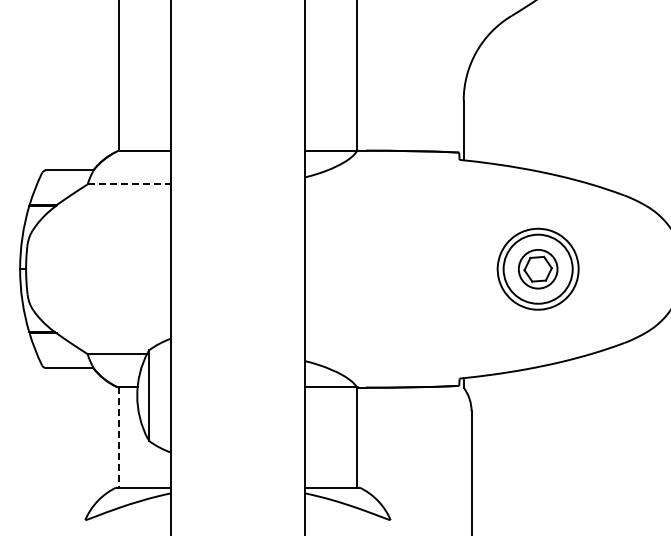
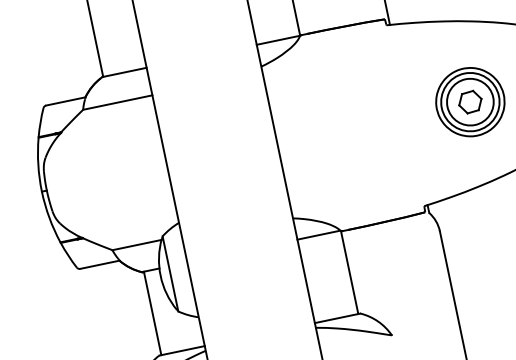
line: (129, 184) -> (117, 102), dashed -> solid
circle: (537, 268) -> (469, 101), size x1.43
line: (118, 437) -> (152, 313), dashed -> solid

